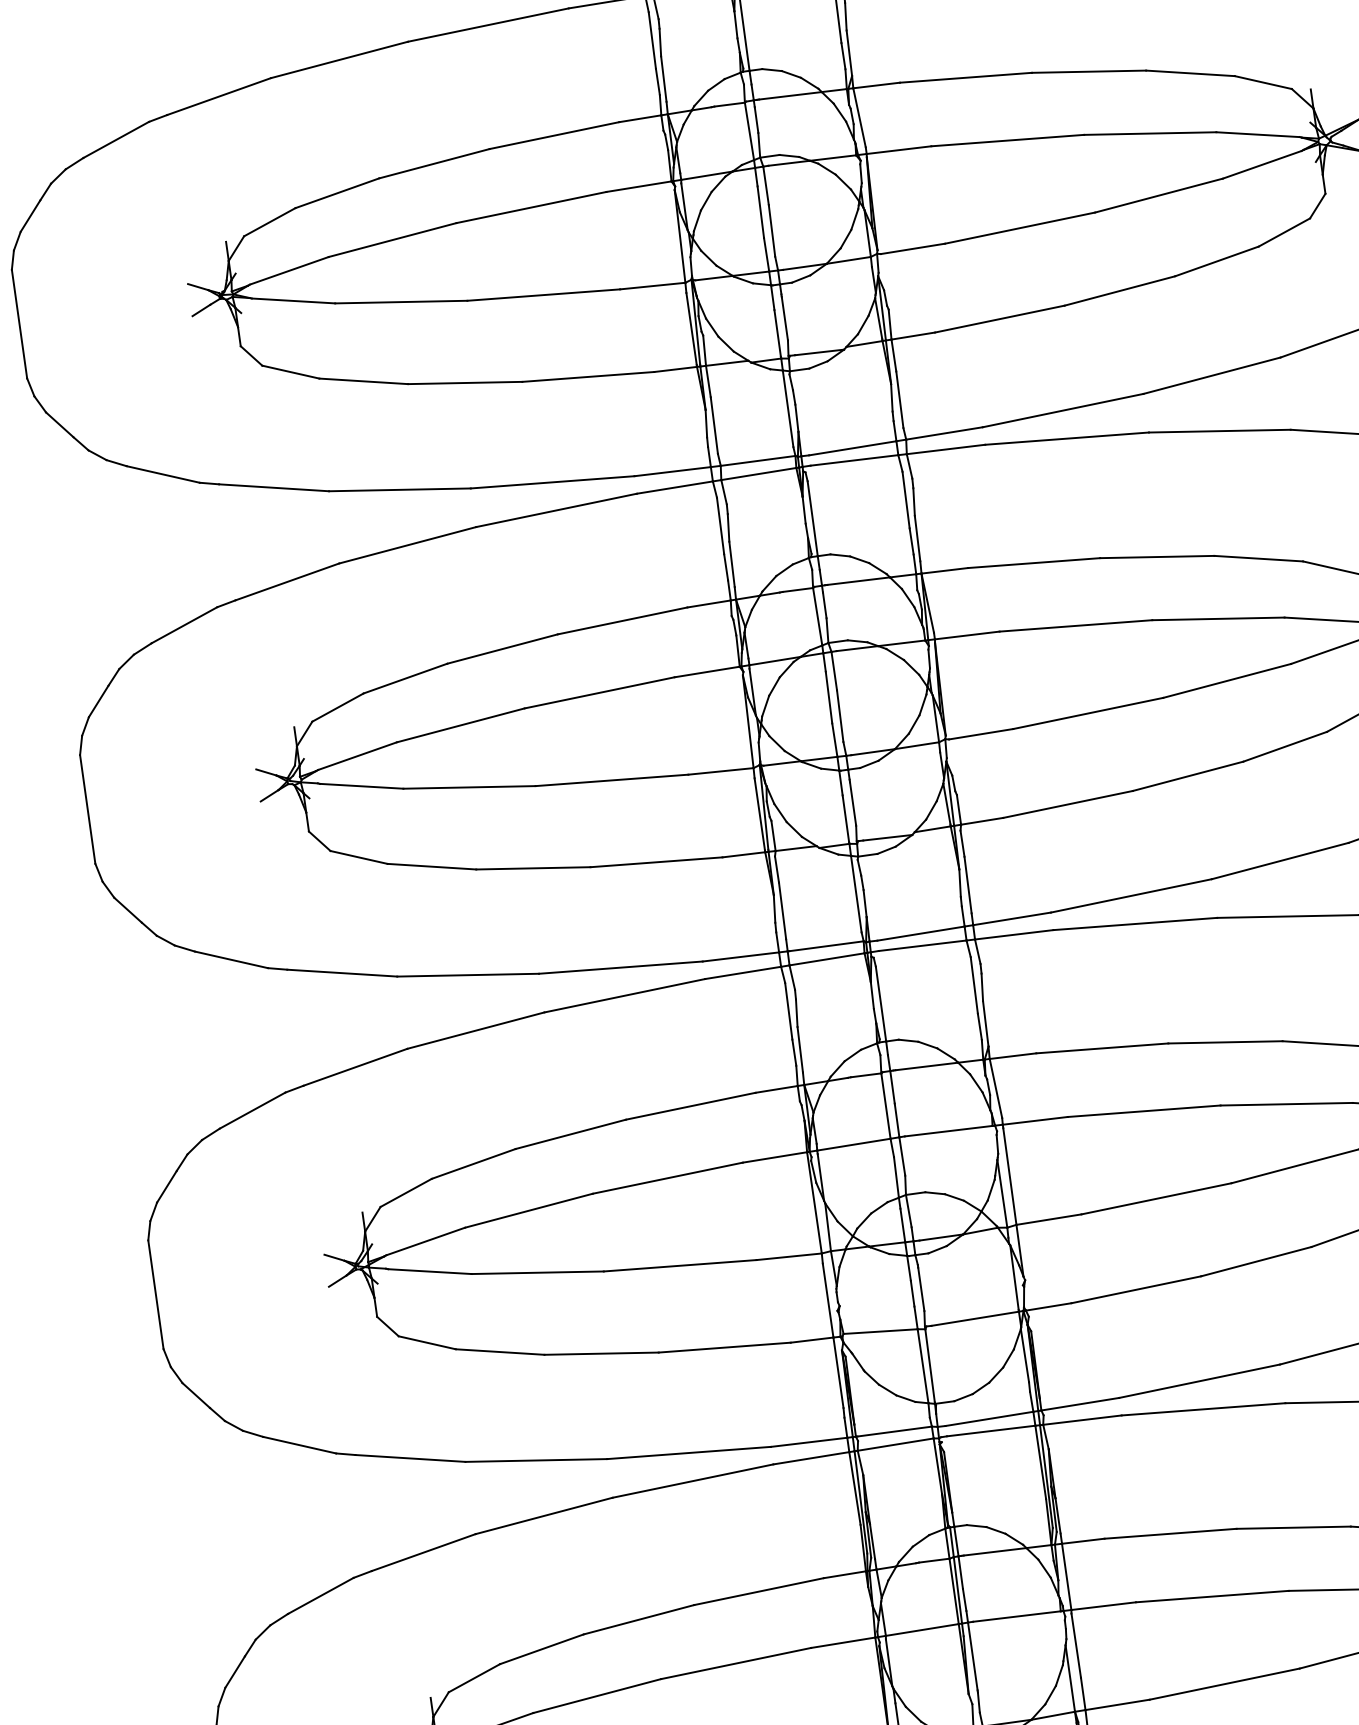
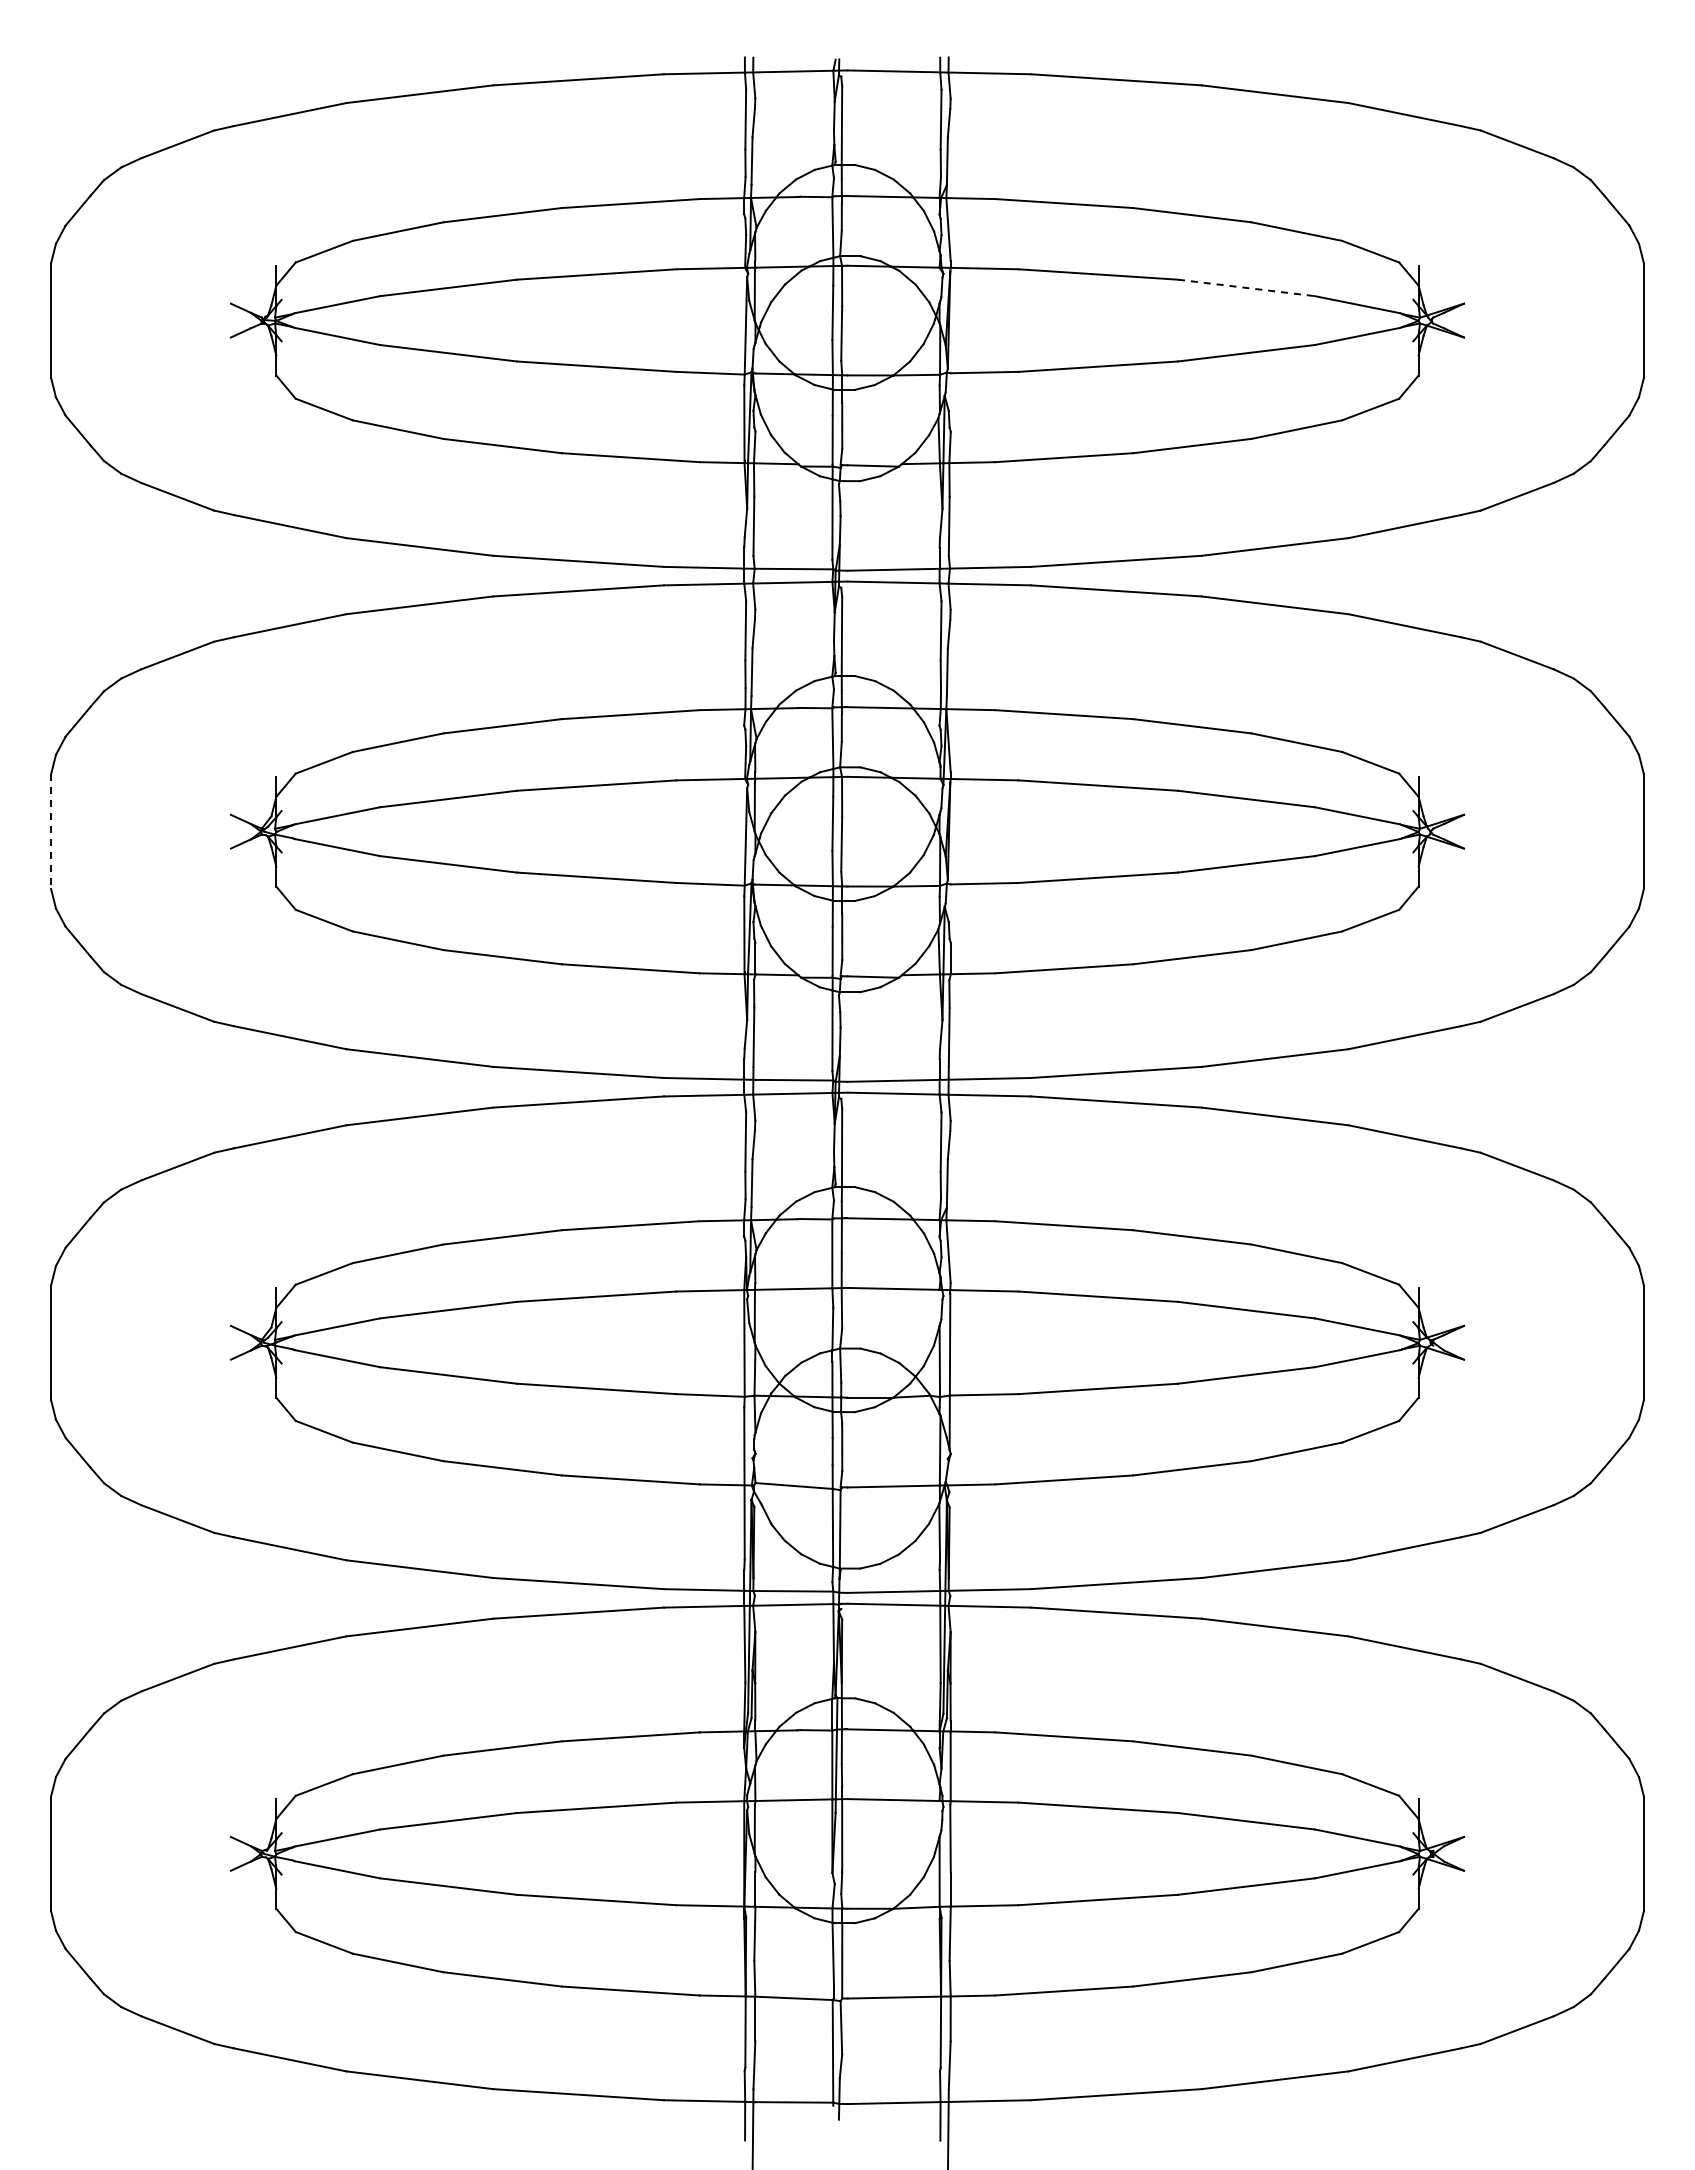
line: (1150, 133) -> (1246, 287), solid -> dashed
line: (88, 810) -> (51, 832), solid -> dashed

